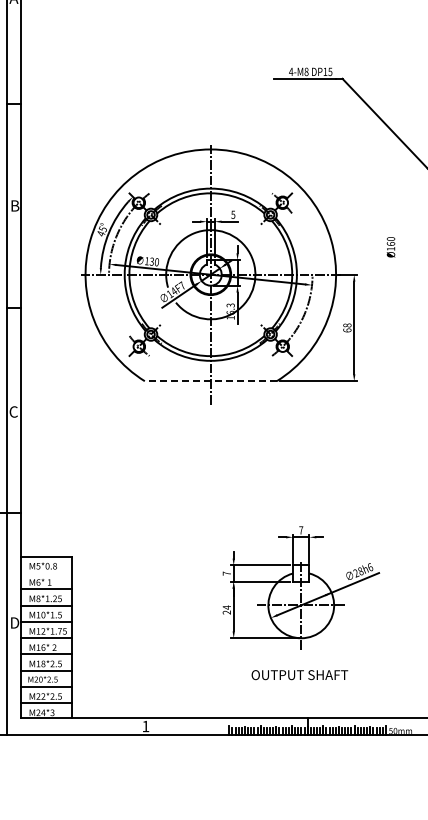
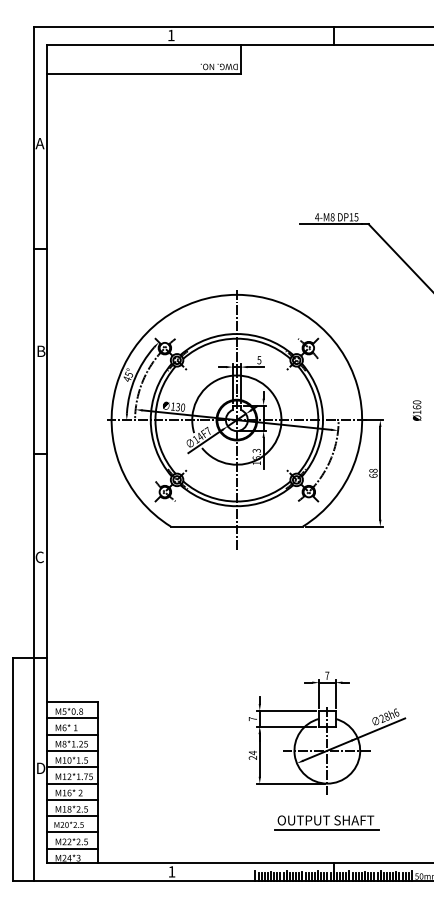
text: (391, 247) -> (417, 410), moved
line: (210, 381) -> (236, 526), dashed -> solid
line: (46, 573) -> (72, 718), added
line: (300, 685) -> (326, 830), added

